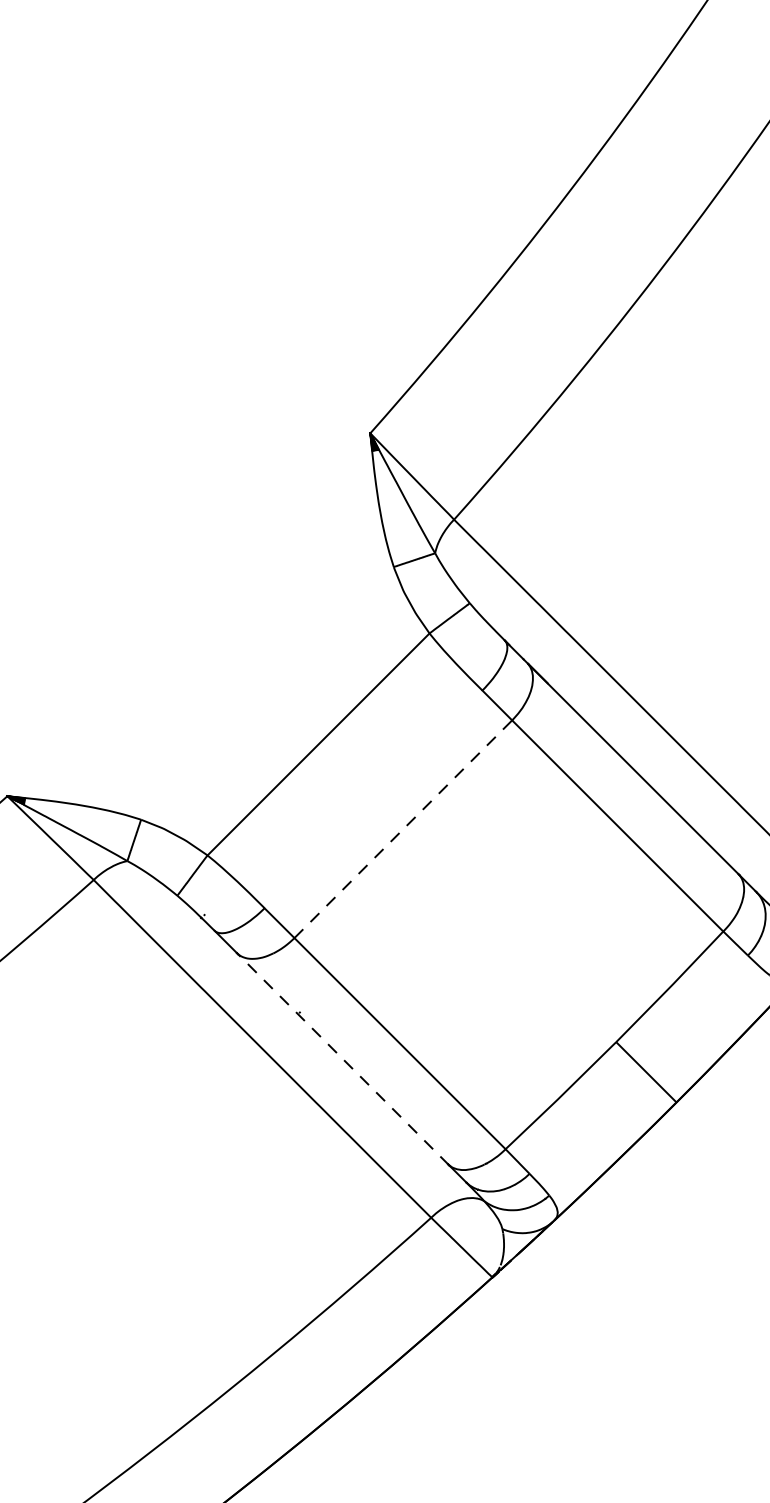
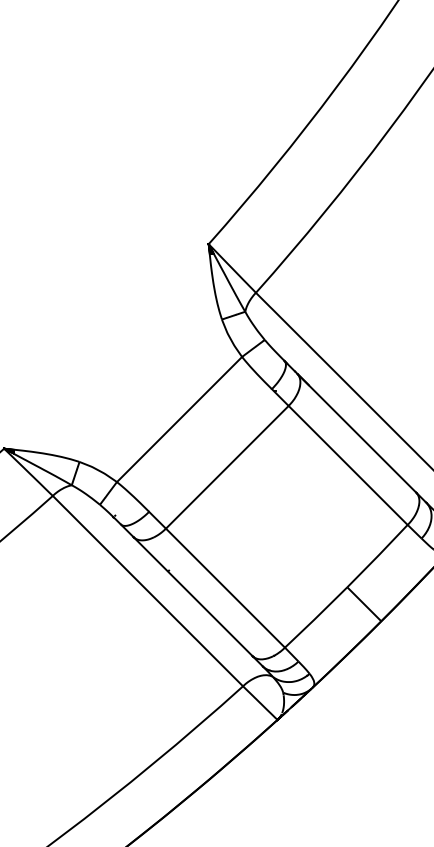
line: (403, 829) -> (227, 467), dashed -> solid
line: (343, 1058) -> (193, 596), dashed -> solid

